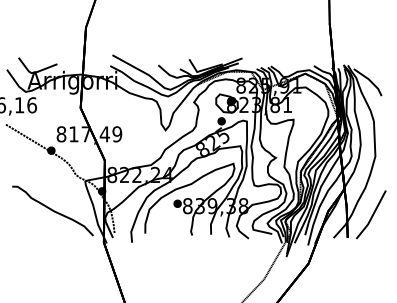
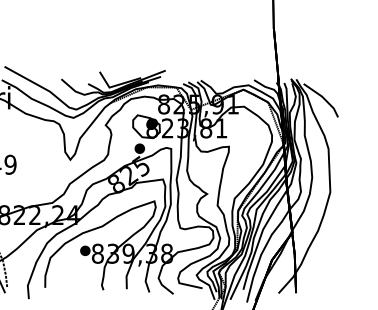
line: (372, 214) -> (326, 264), removed

